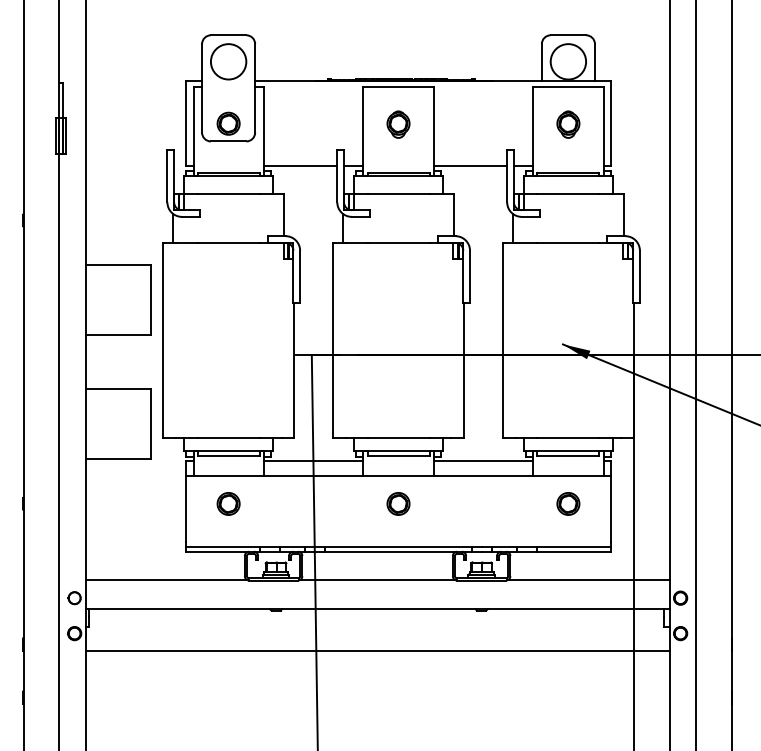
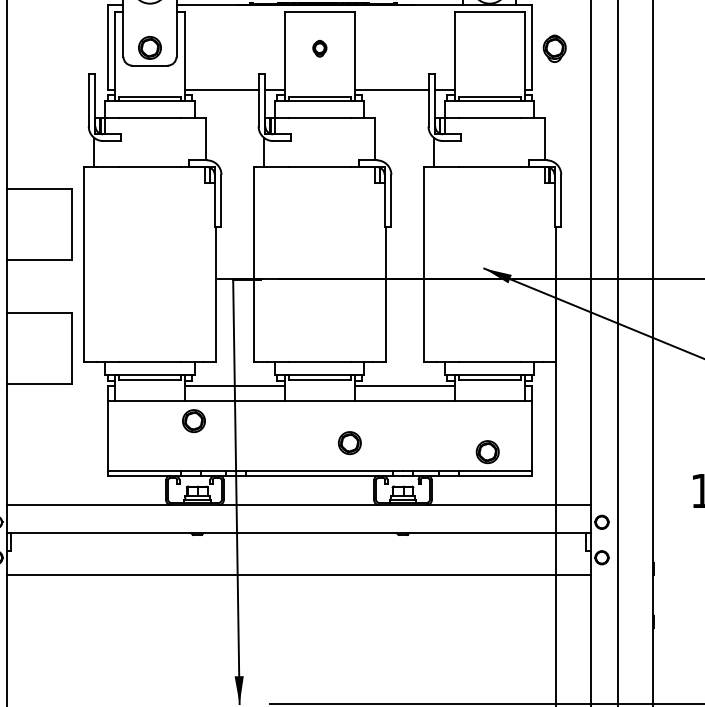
part: (398, 124) -> (319, 48), size x0.6
part: (568, 124) -> (554, 48), moved
part: (228, 503) -> (193, 420), moved
part: (398, 503) -> (349, 442), moved
part: (568, 503) -> (487, 451), moved

